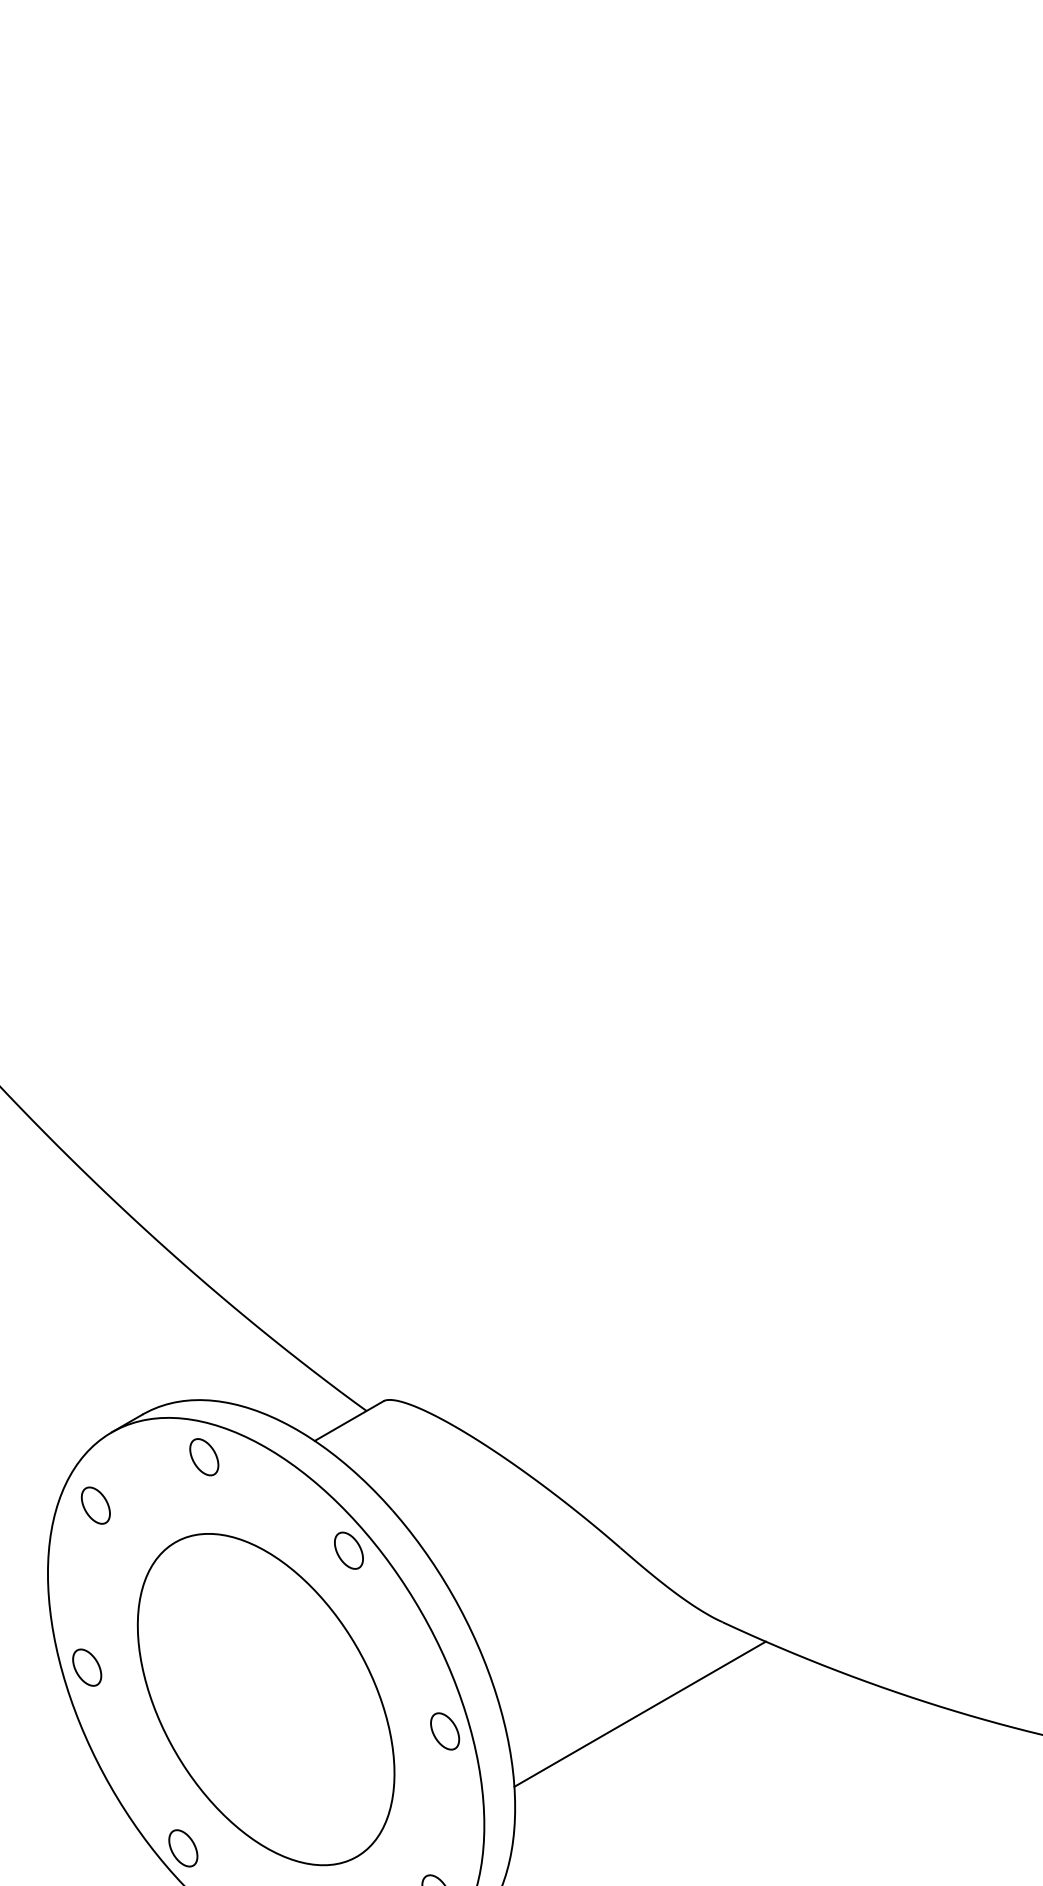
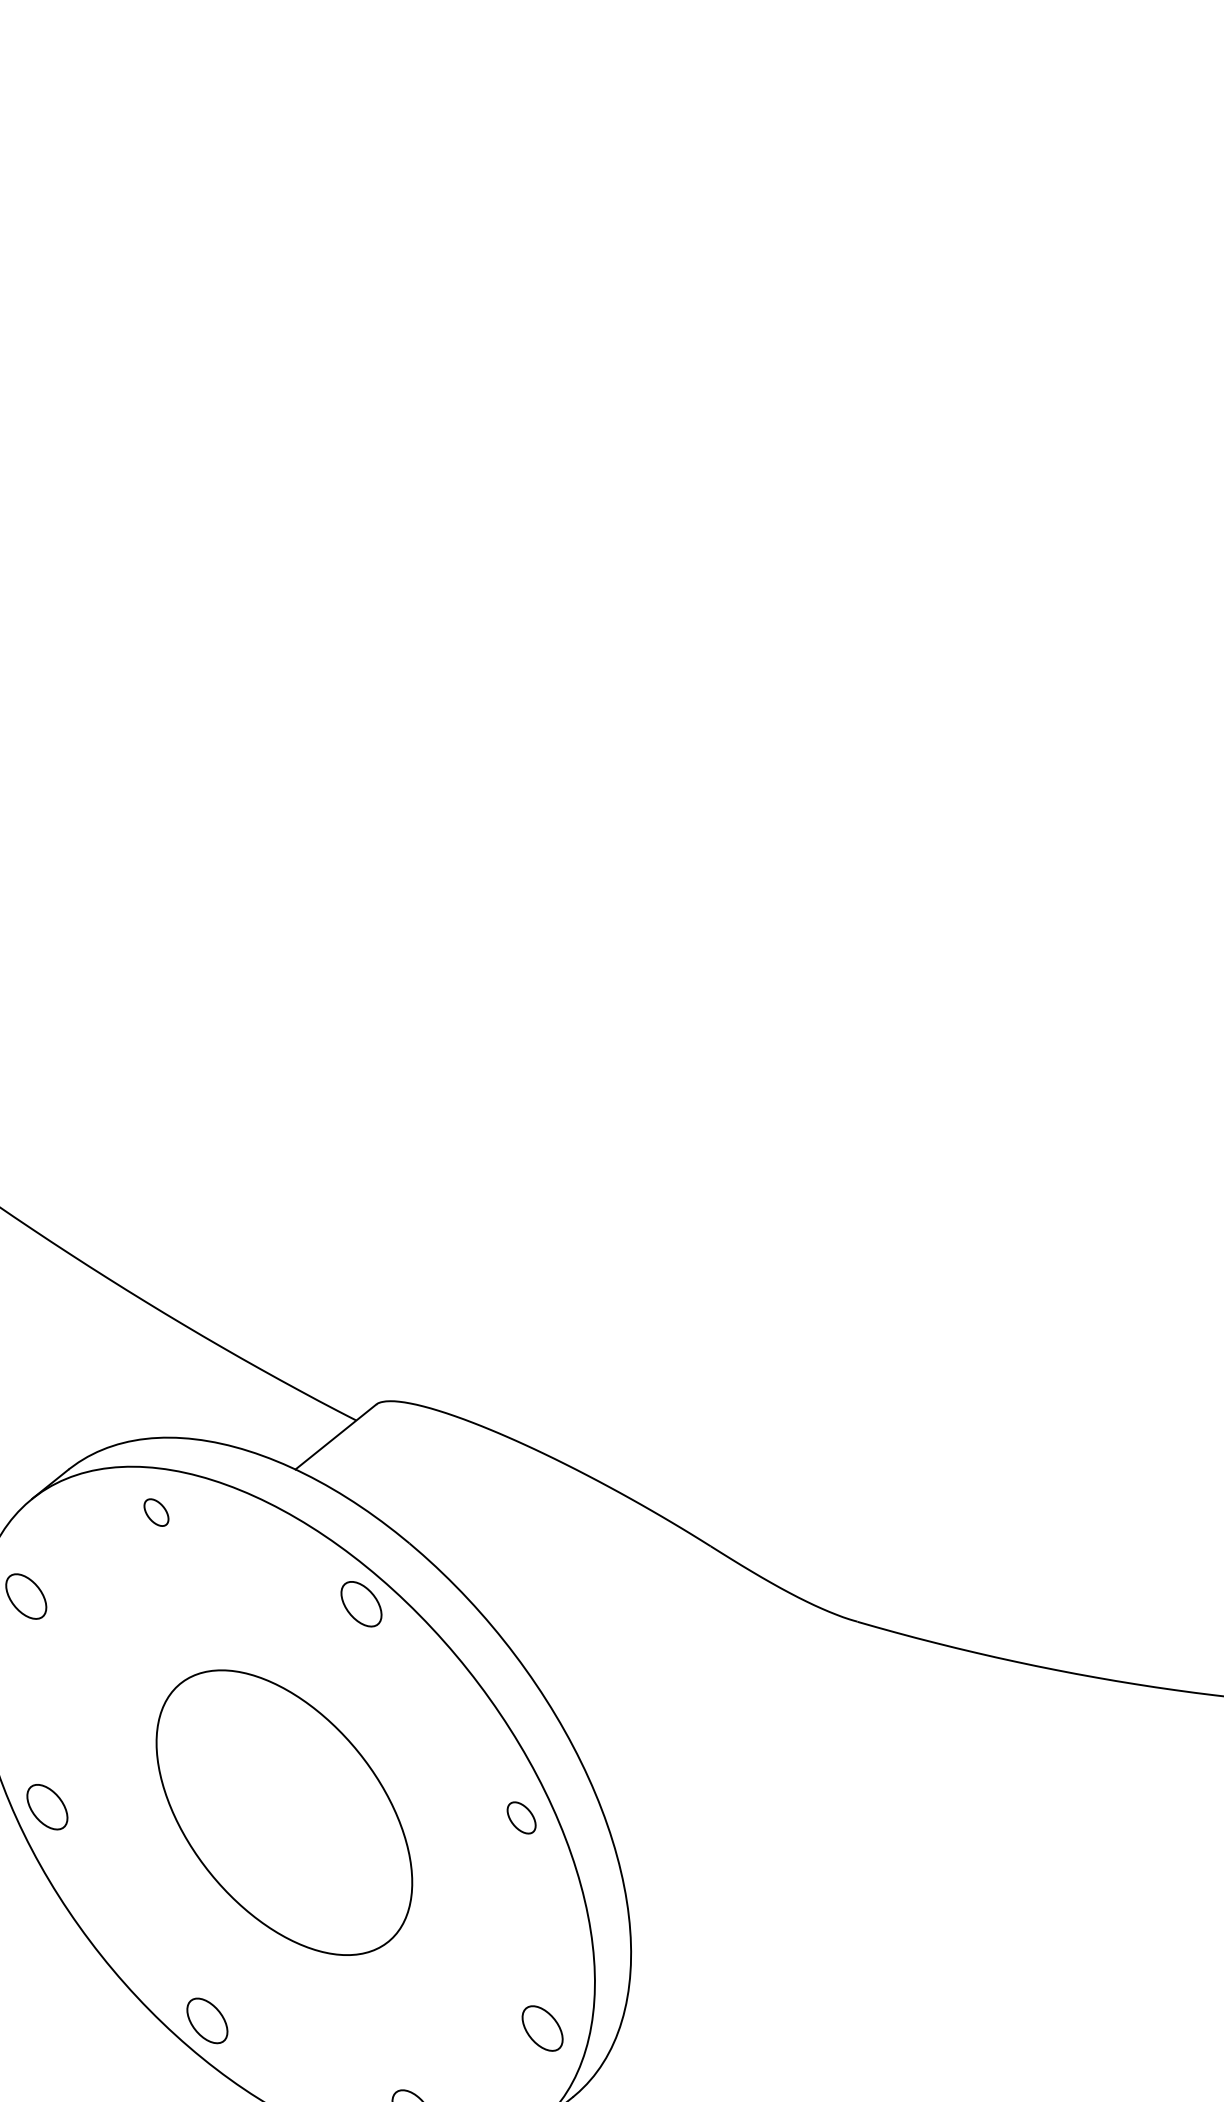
part: (204, 1457) -> (156, 1512), size x0.6
part: (265, 1699) -> (283, 1812), size x0.7
line: (639, 1713) -> (768, 1756), removed
part: (445, 1731) -> (522, 1817), size x0.7

